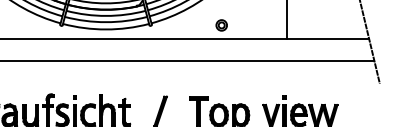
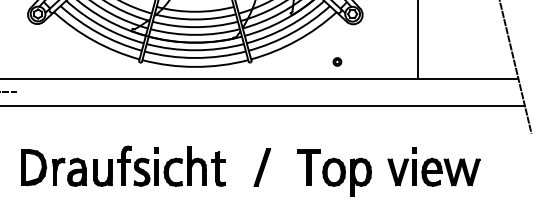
part: (221, 25) -> (337, 61), size x0.6

